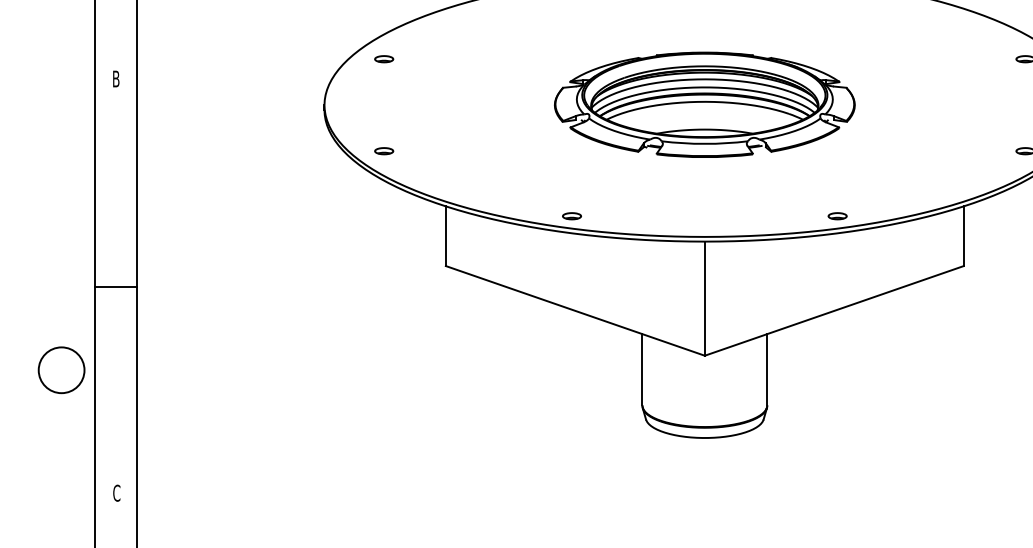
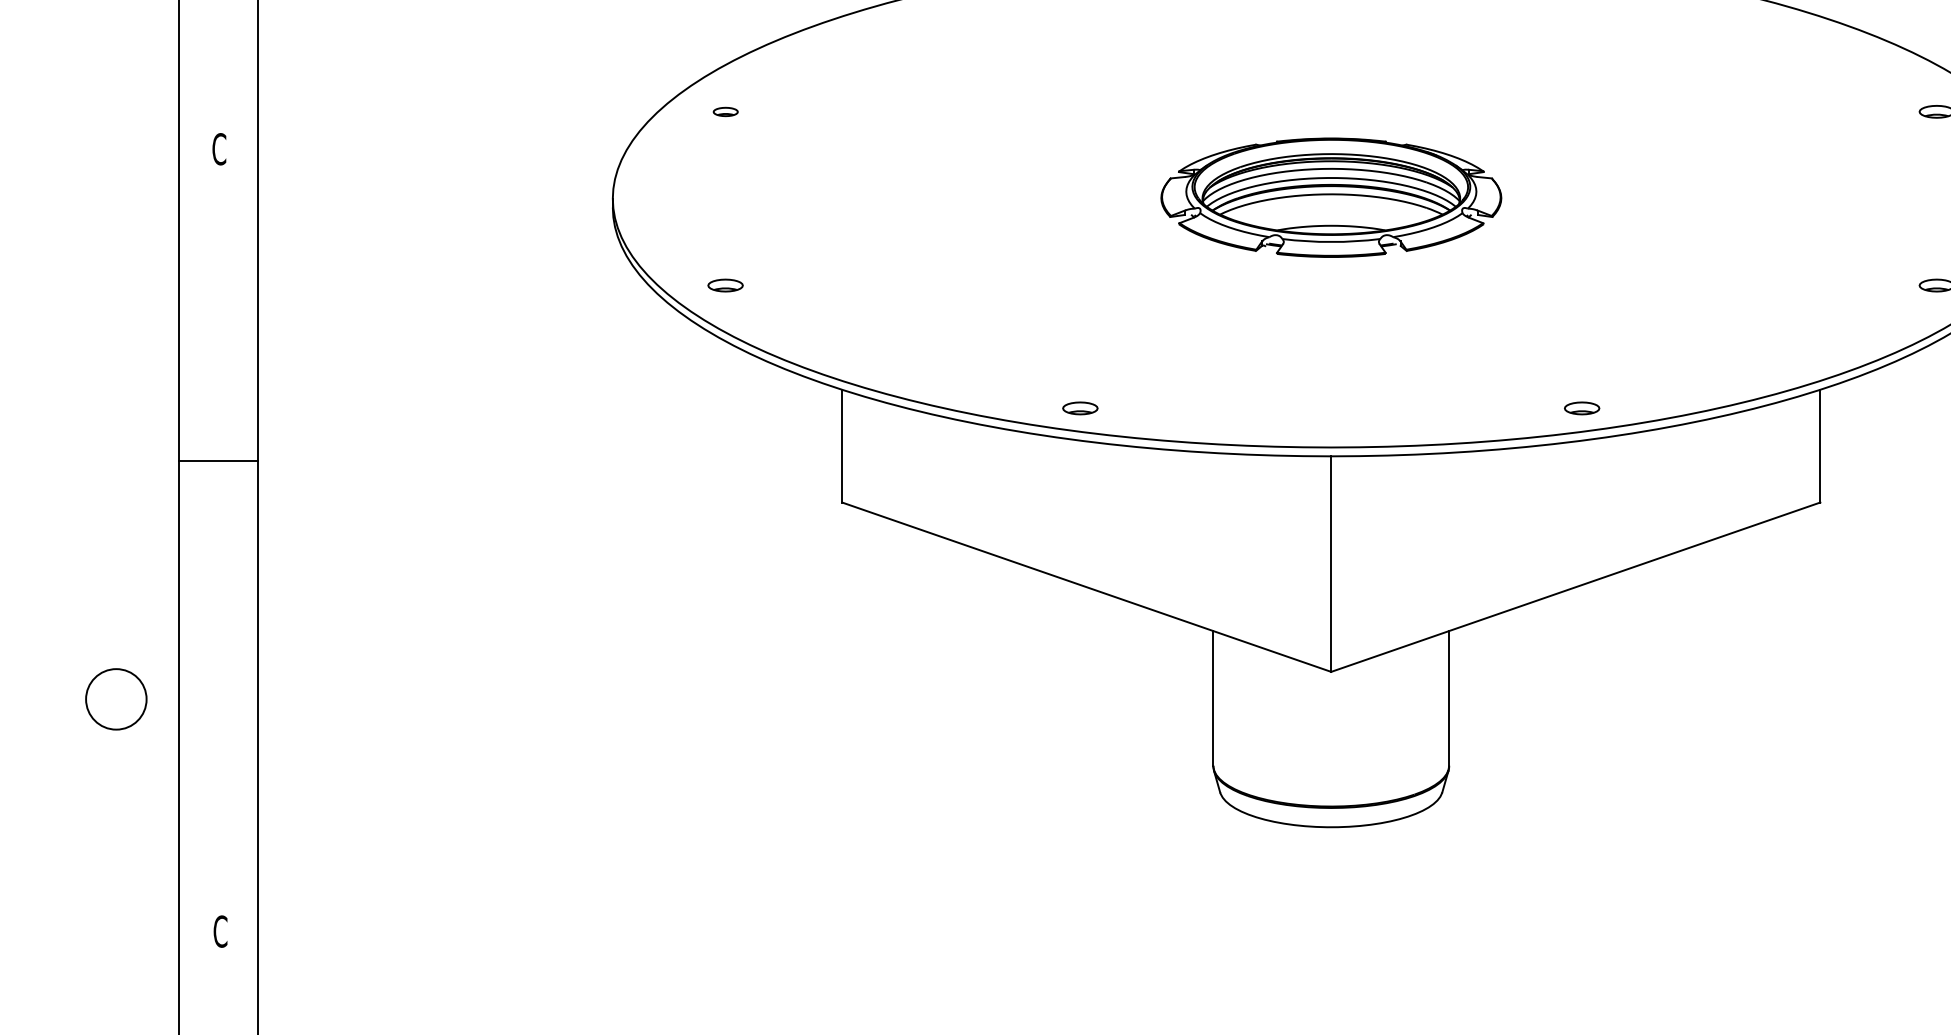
part: (384, 59) -> (726, 112), size x0.7
text: (115, 78) -> (218, 148), B -> C
part: (704, 104) -> (1330, 197), size x0.6
line: (115, 287) -> (218, 461), moved
circle: (61, 370) -> (116, 699), size x0.7

